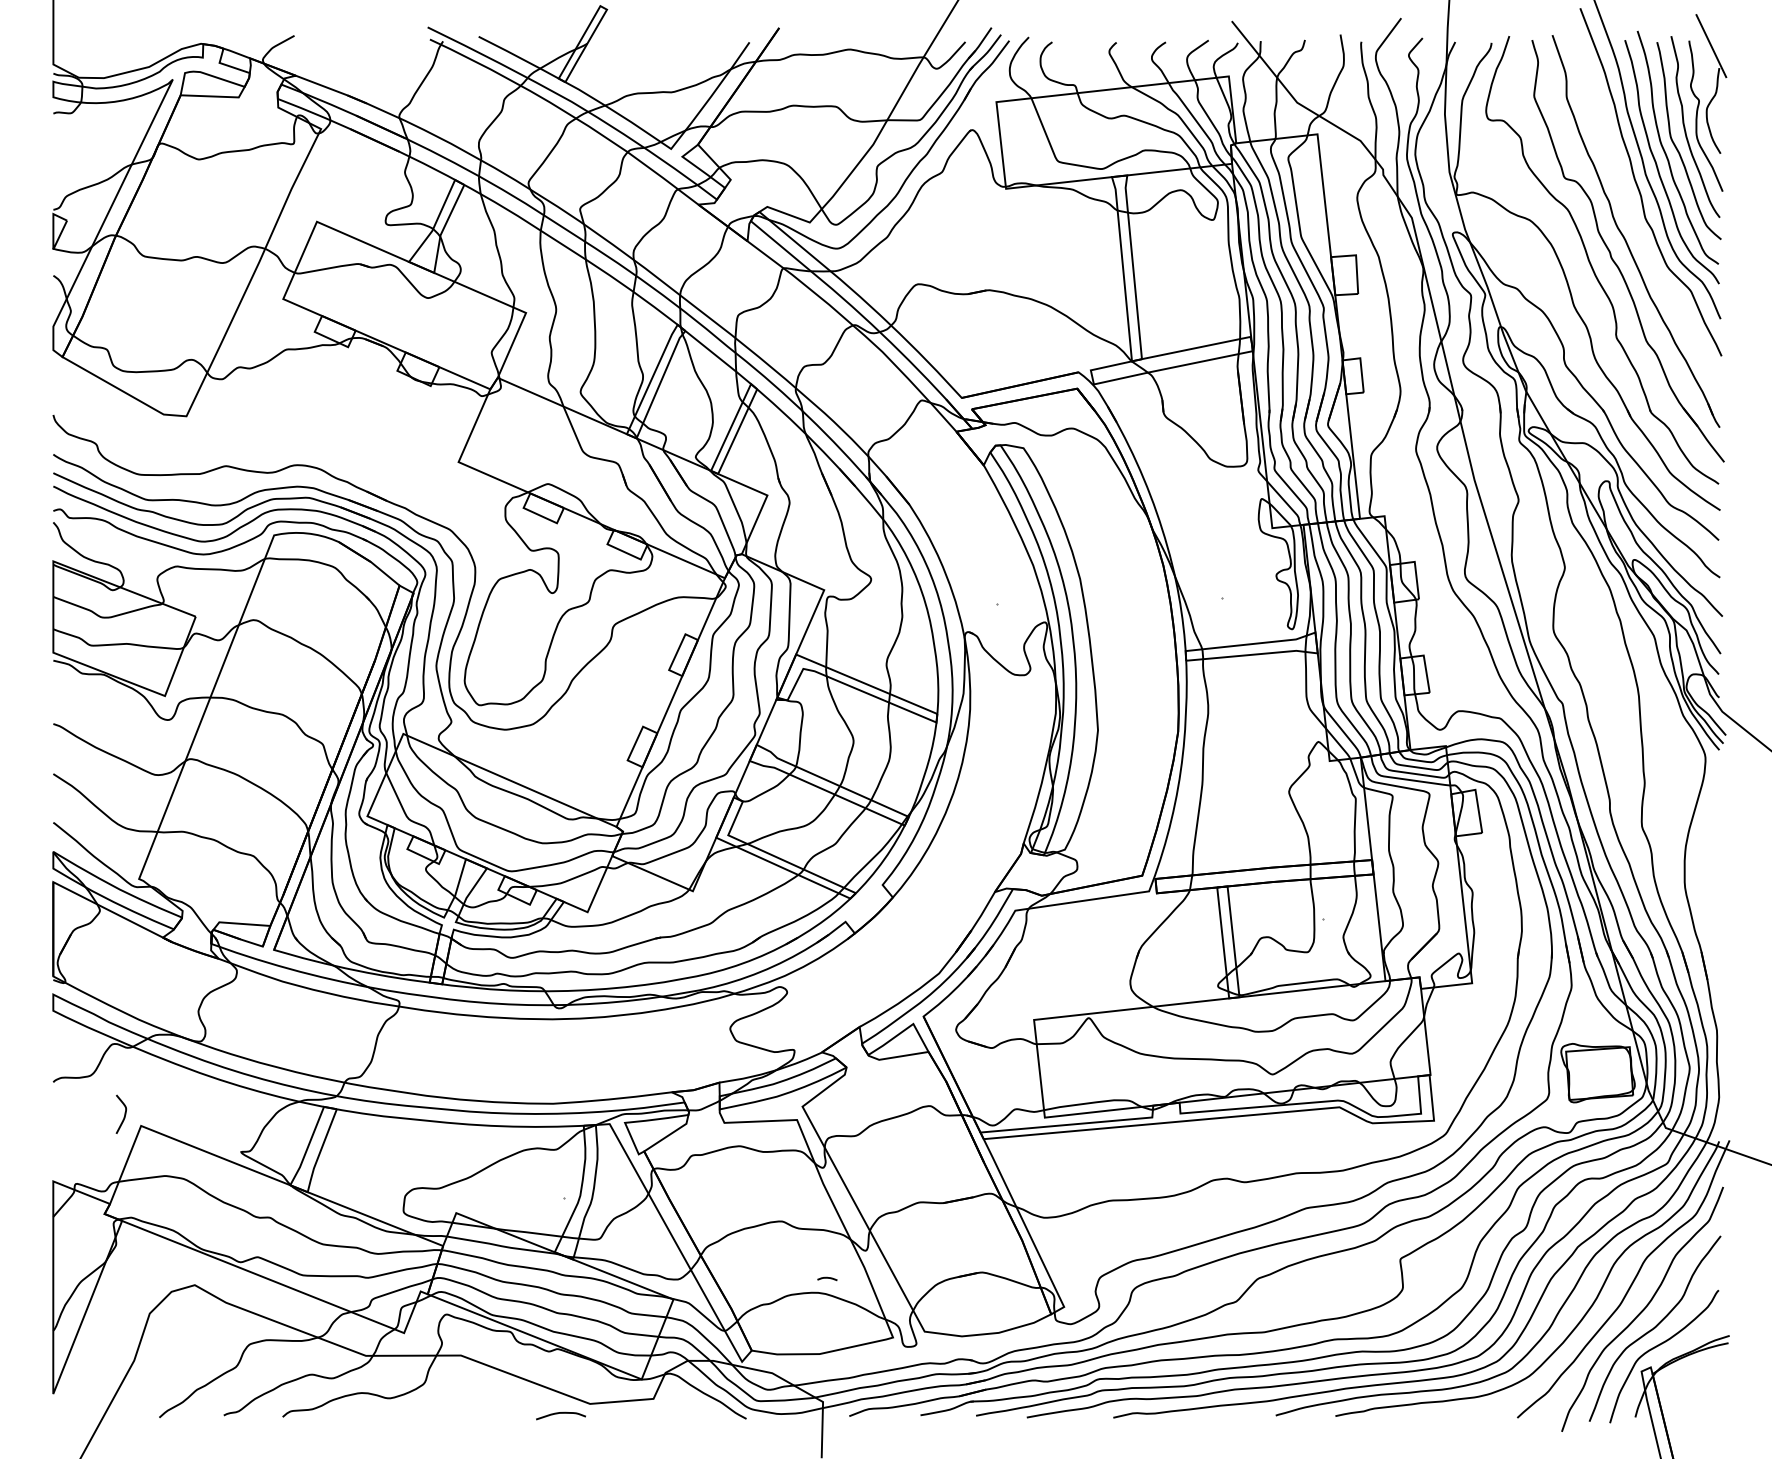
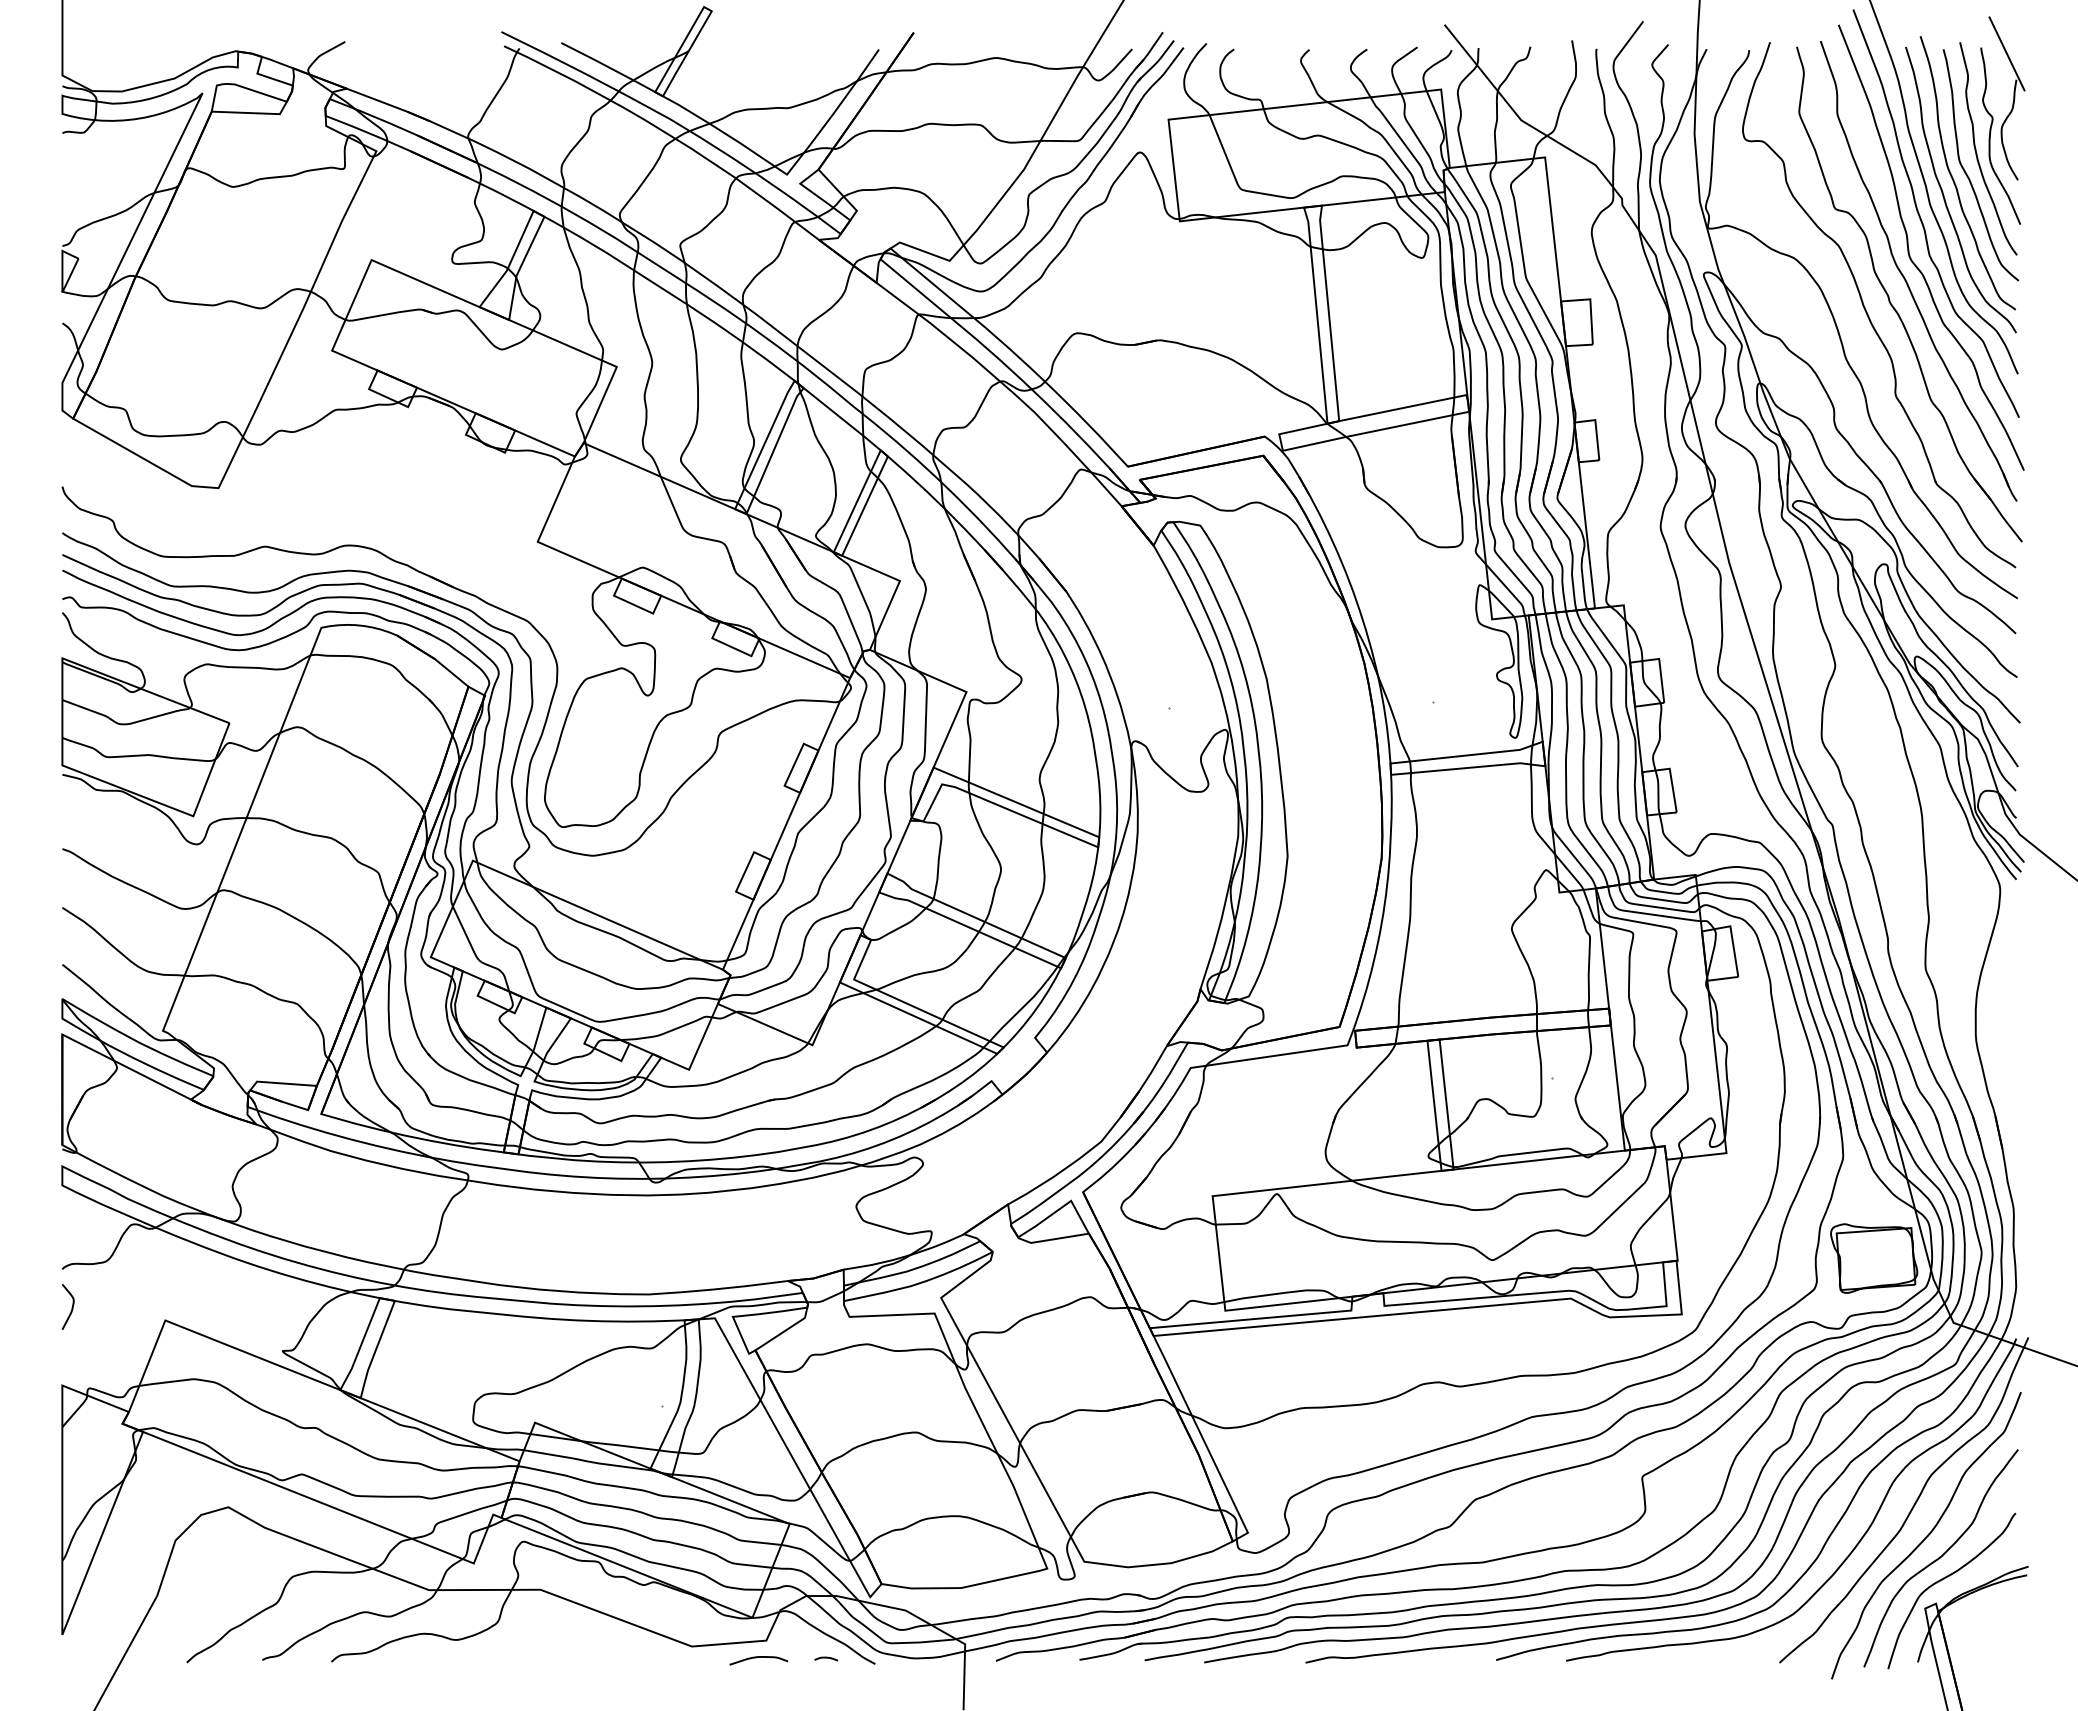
curve: (1628, 212) -> (1909, 249), added
curve: (124, 1114) -> (71, 1307), moved
curve: (827, 1278) -> (826, 1658), moved
curve: (559, 1414) -> (756, 1658), moved

